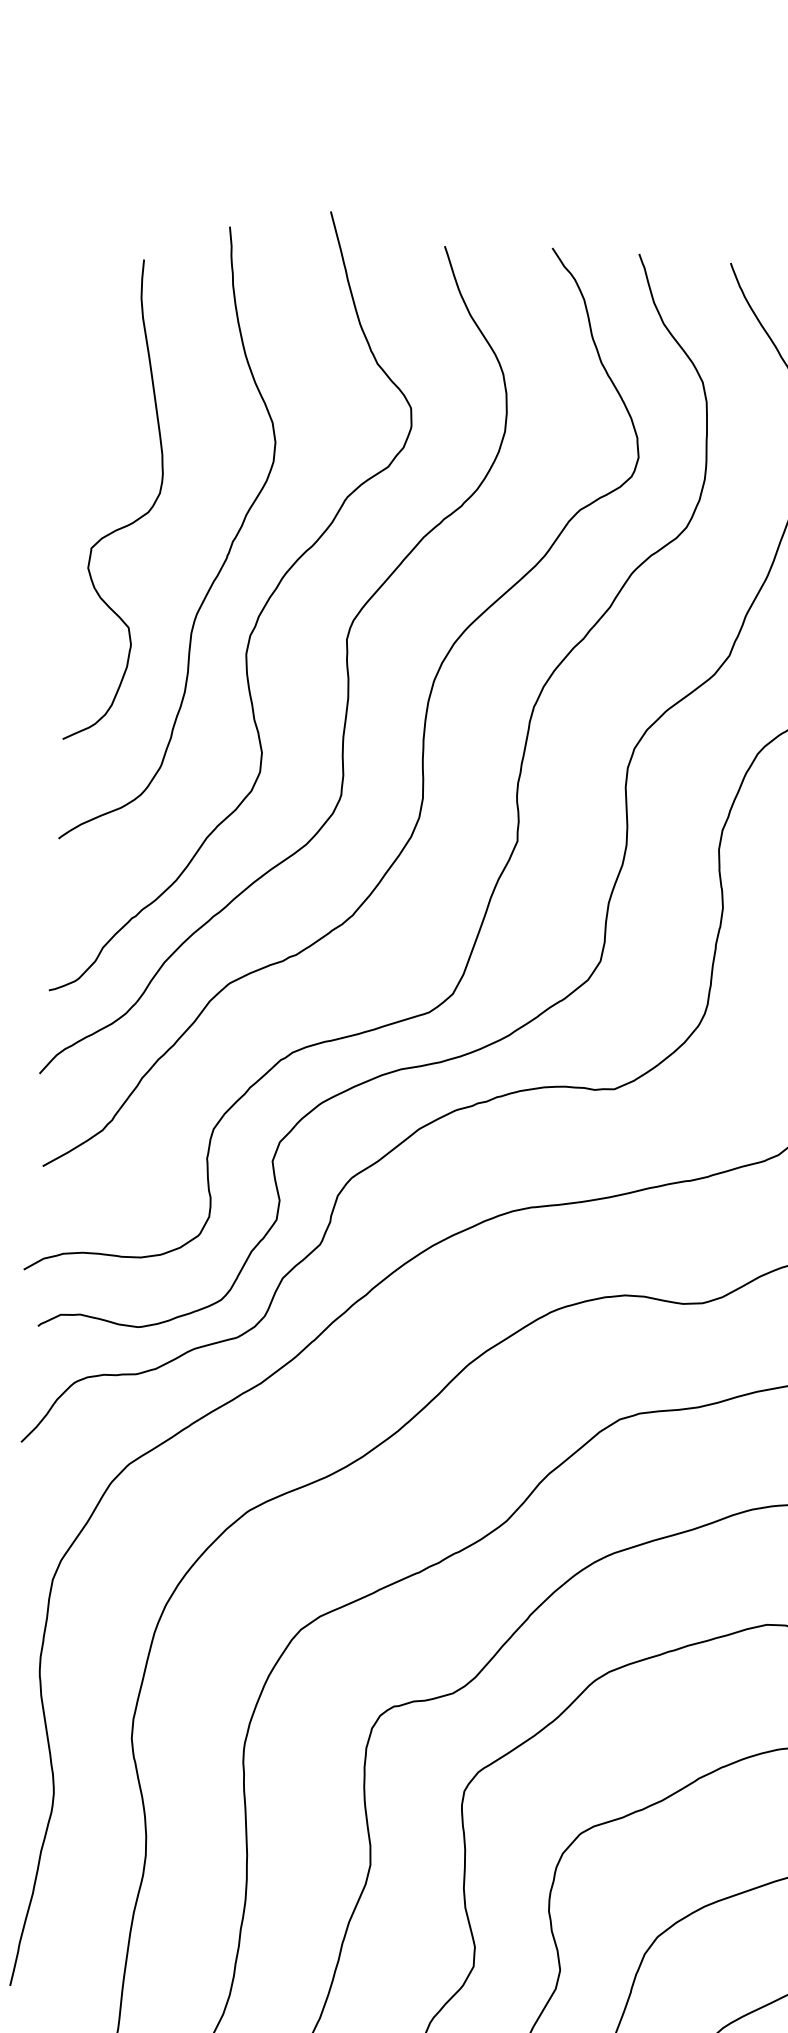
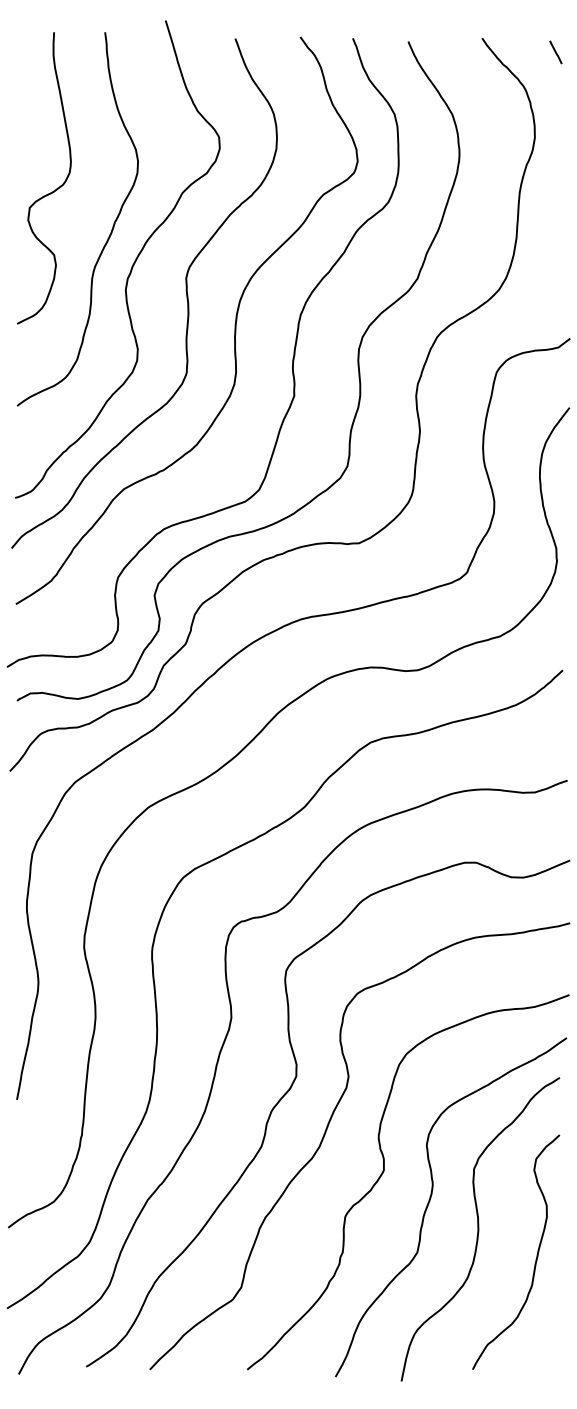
curve: (132, 521) -> (53, 190), moved

